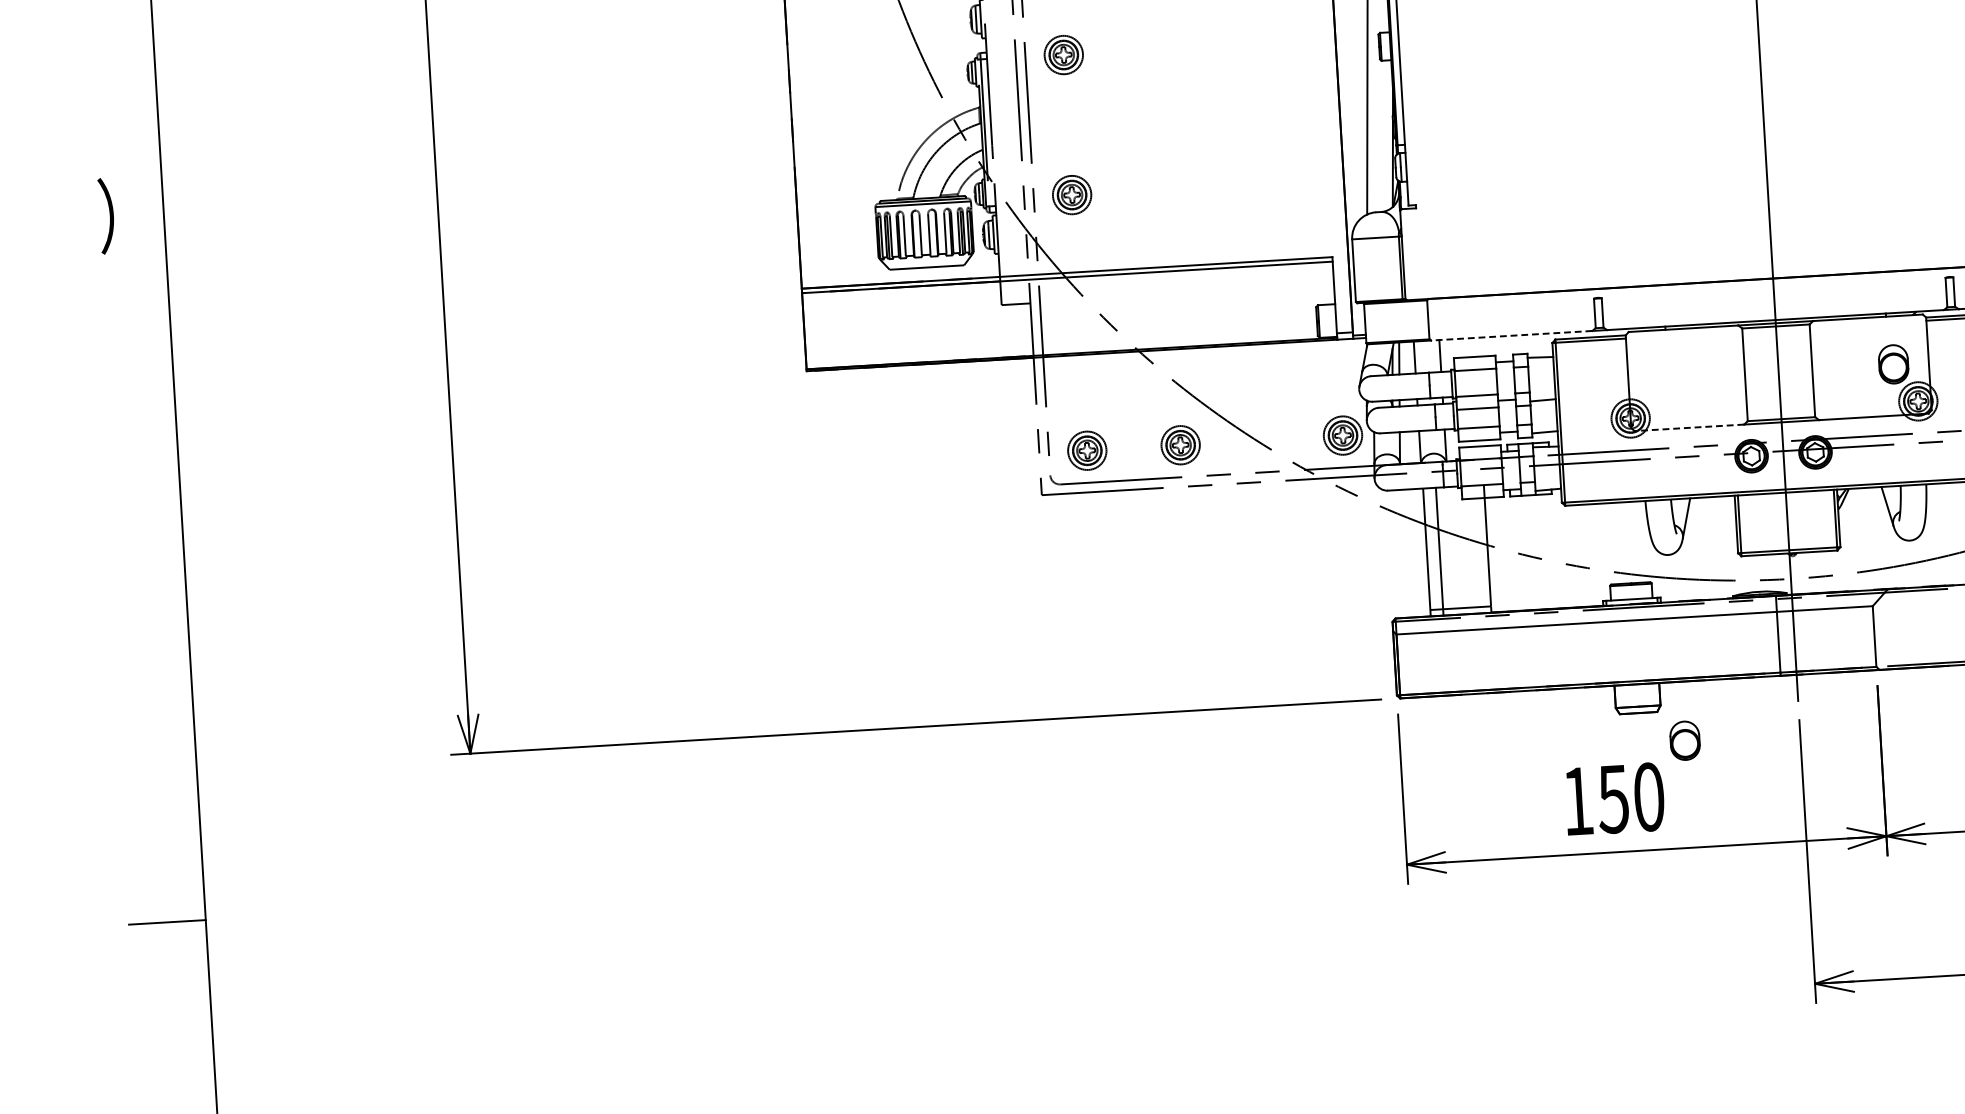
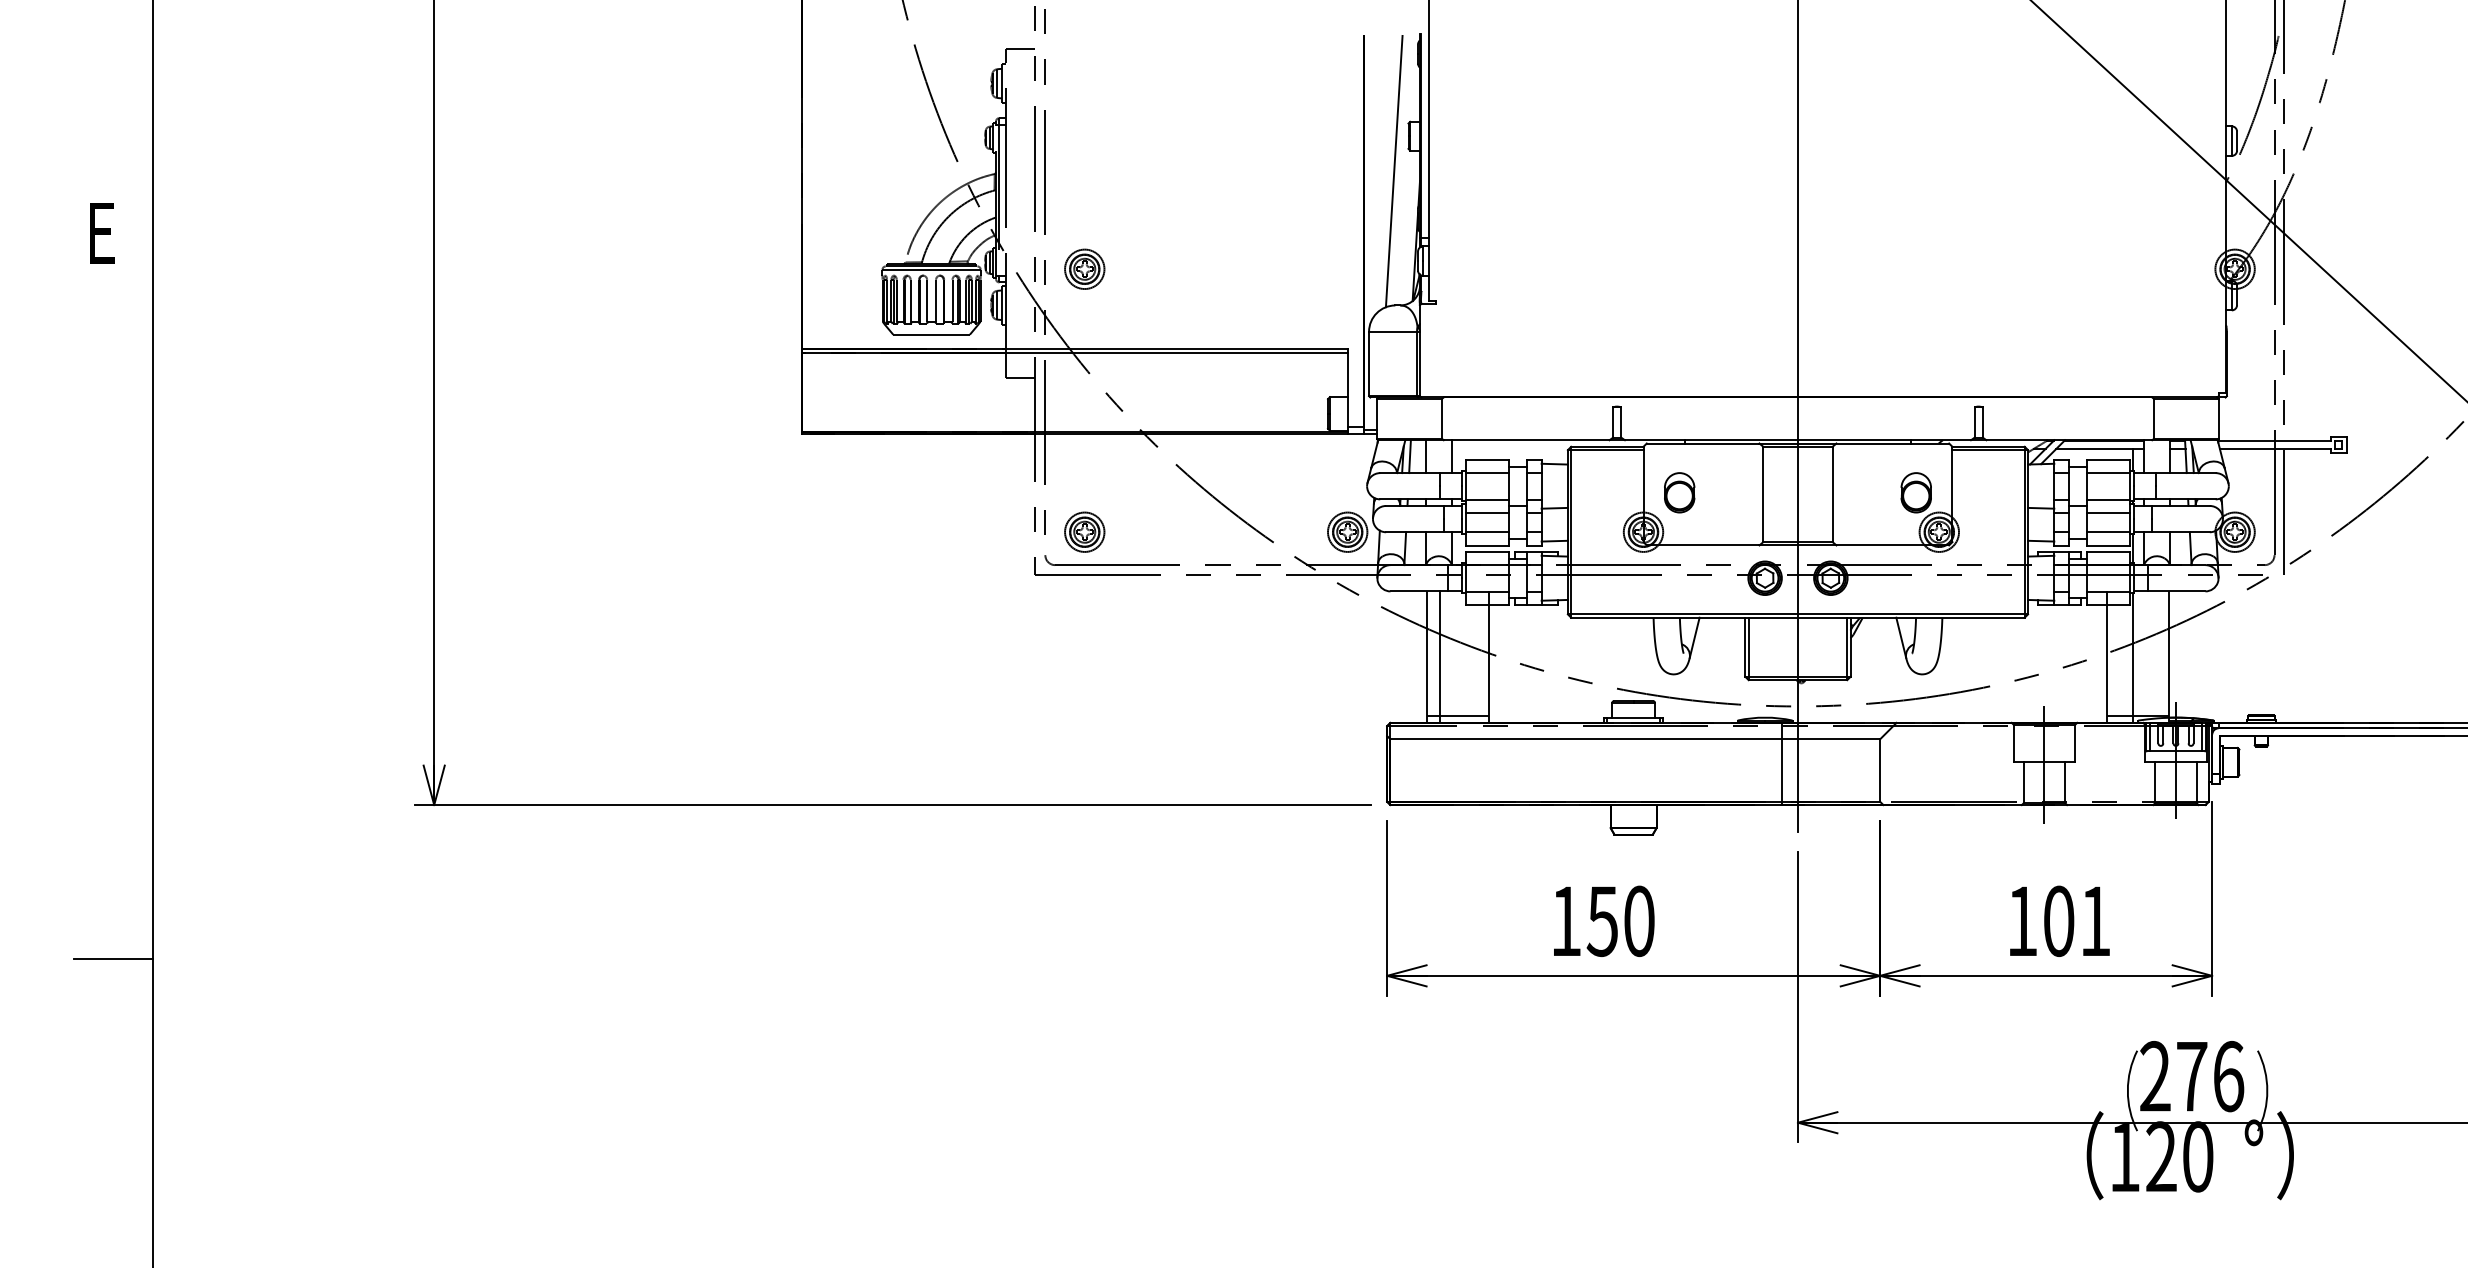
part: (1063, 54) -> (1084, 124), removed
text: (112, 215) -> (100, 231), ） -> E
line: (1511, 336) -> (1526, 440), dashed -> solid
line: (1688, 427) -> (1702, 545), dashed -> solid
part: (1180, 444) -> (1180, 531), removed
part: (1684, 740) -> (1679, 492), moved

